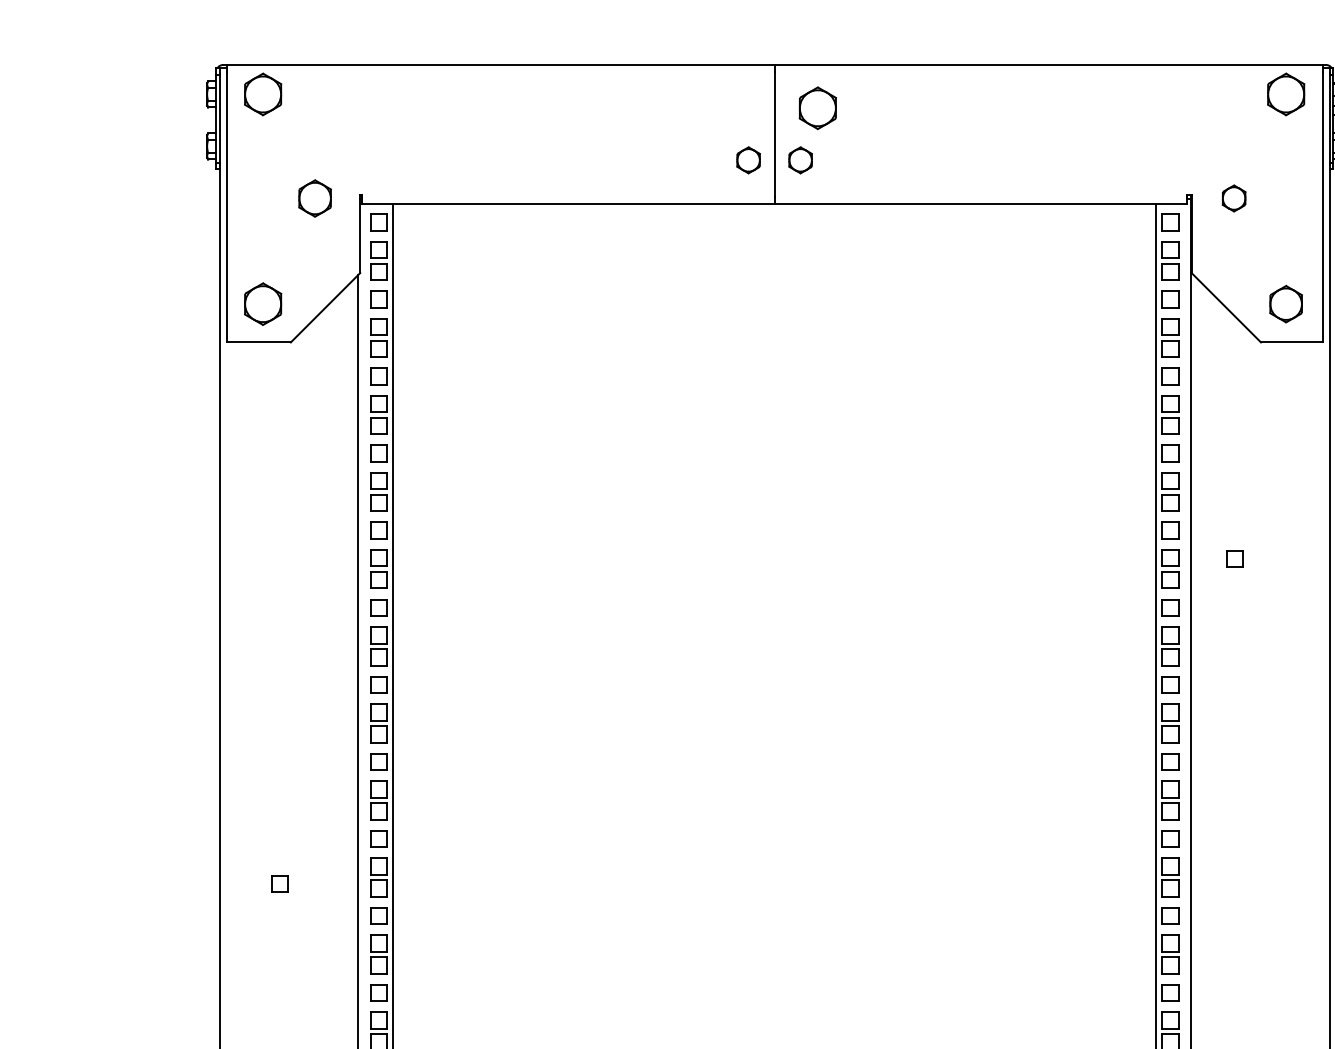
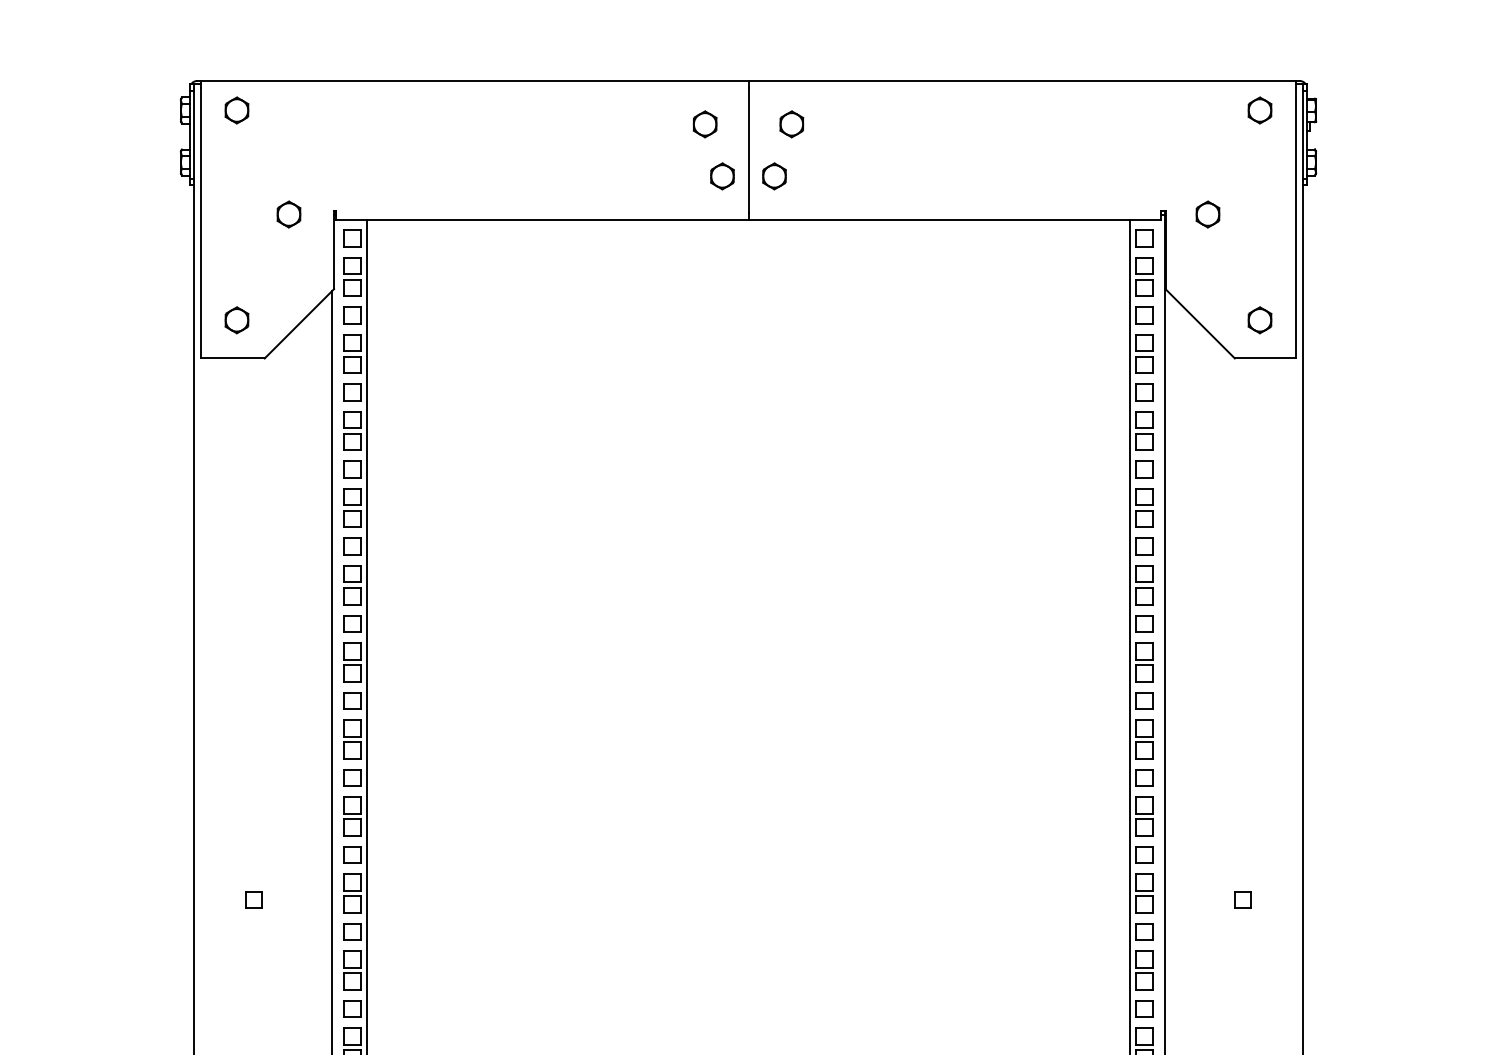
part: (262, 94) -> (236, 110), size x0.62
part: (1285, 94) -> (1259, 110), size x0.62
part: (730, 108) -> (704, 124), added
part: (817, 108) -> (791, 124), size x0.62
part: (314, 198) -> (288, 214), size x0.71
part: (262, 304) -> (236, 320), size x0.62
part: (1285, 304) -> (1259, 320), size x0.71
part: (1234, 558) -> (1242, 899), moved

